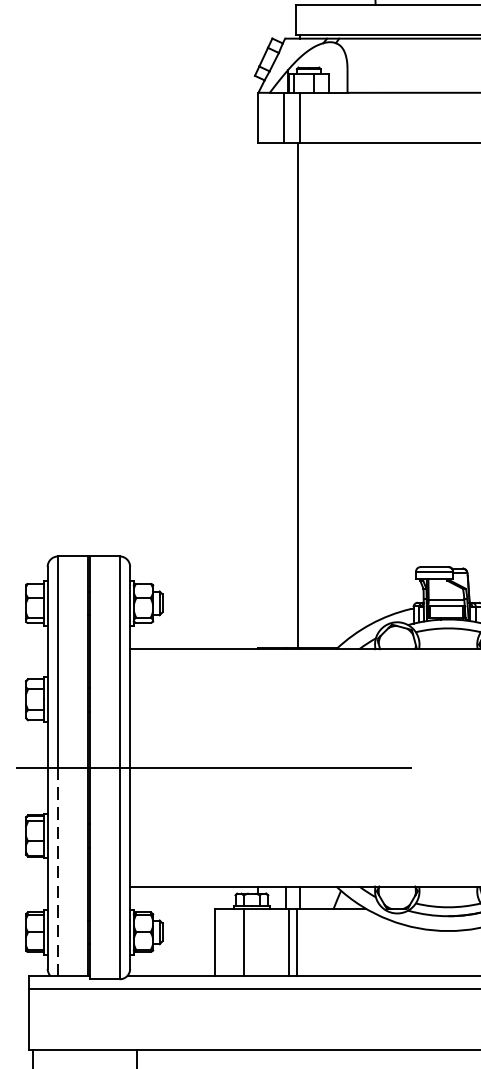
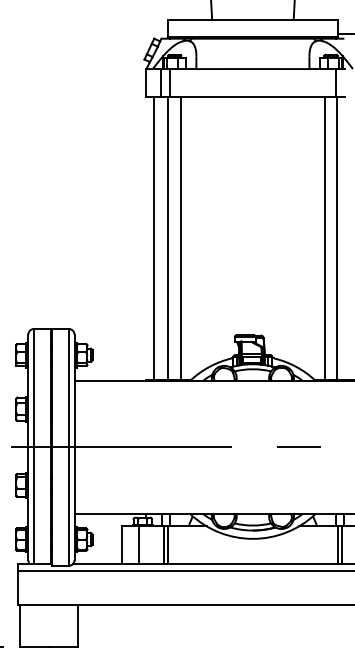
line: (272, 395) -> (154, 238), added
line: (319, 395) -> (180, 238), added
line: (58, 873) -> (34, 506), dashed -> solid

